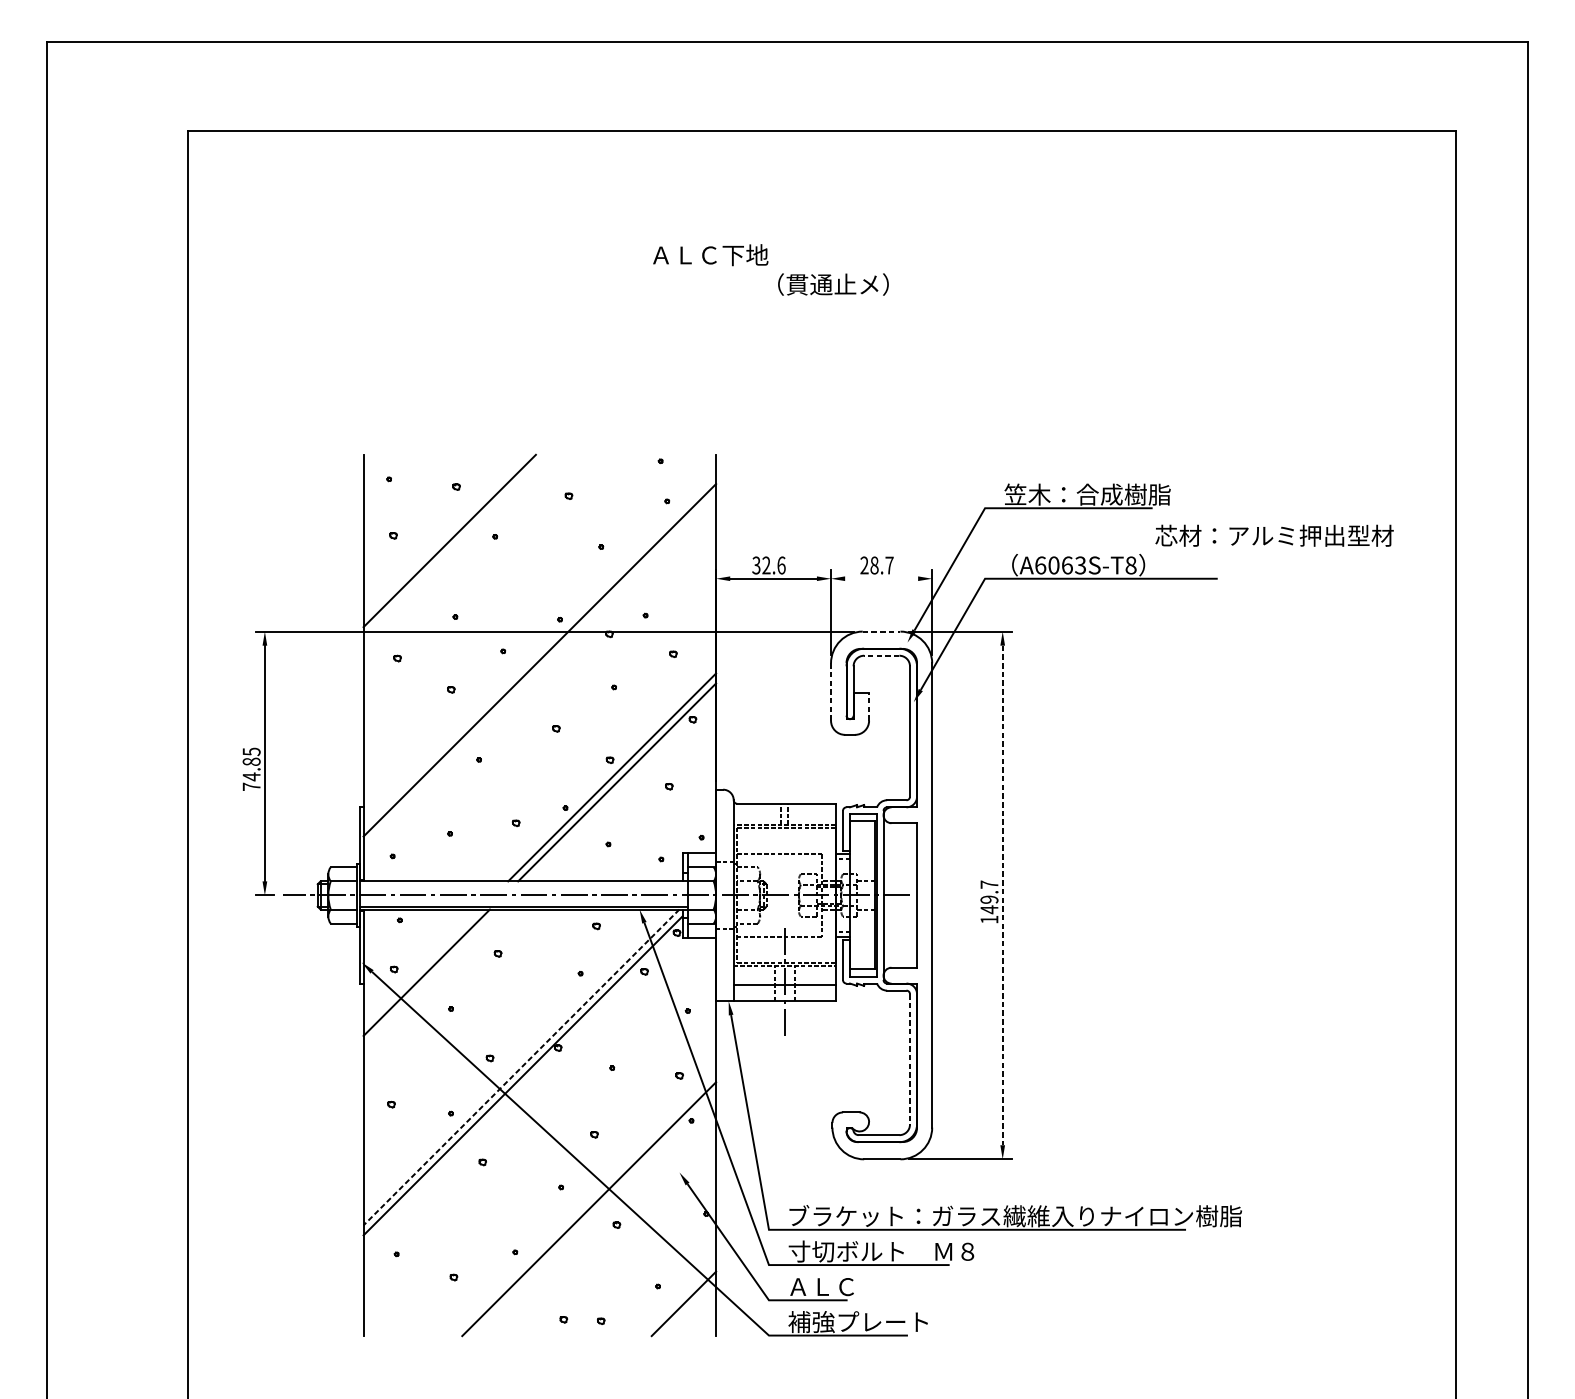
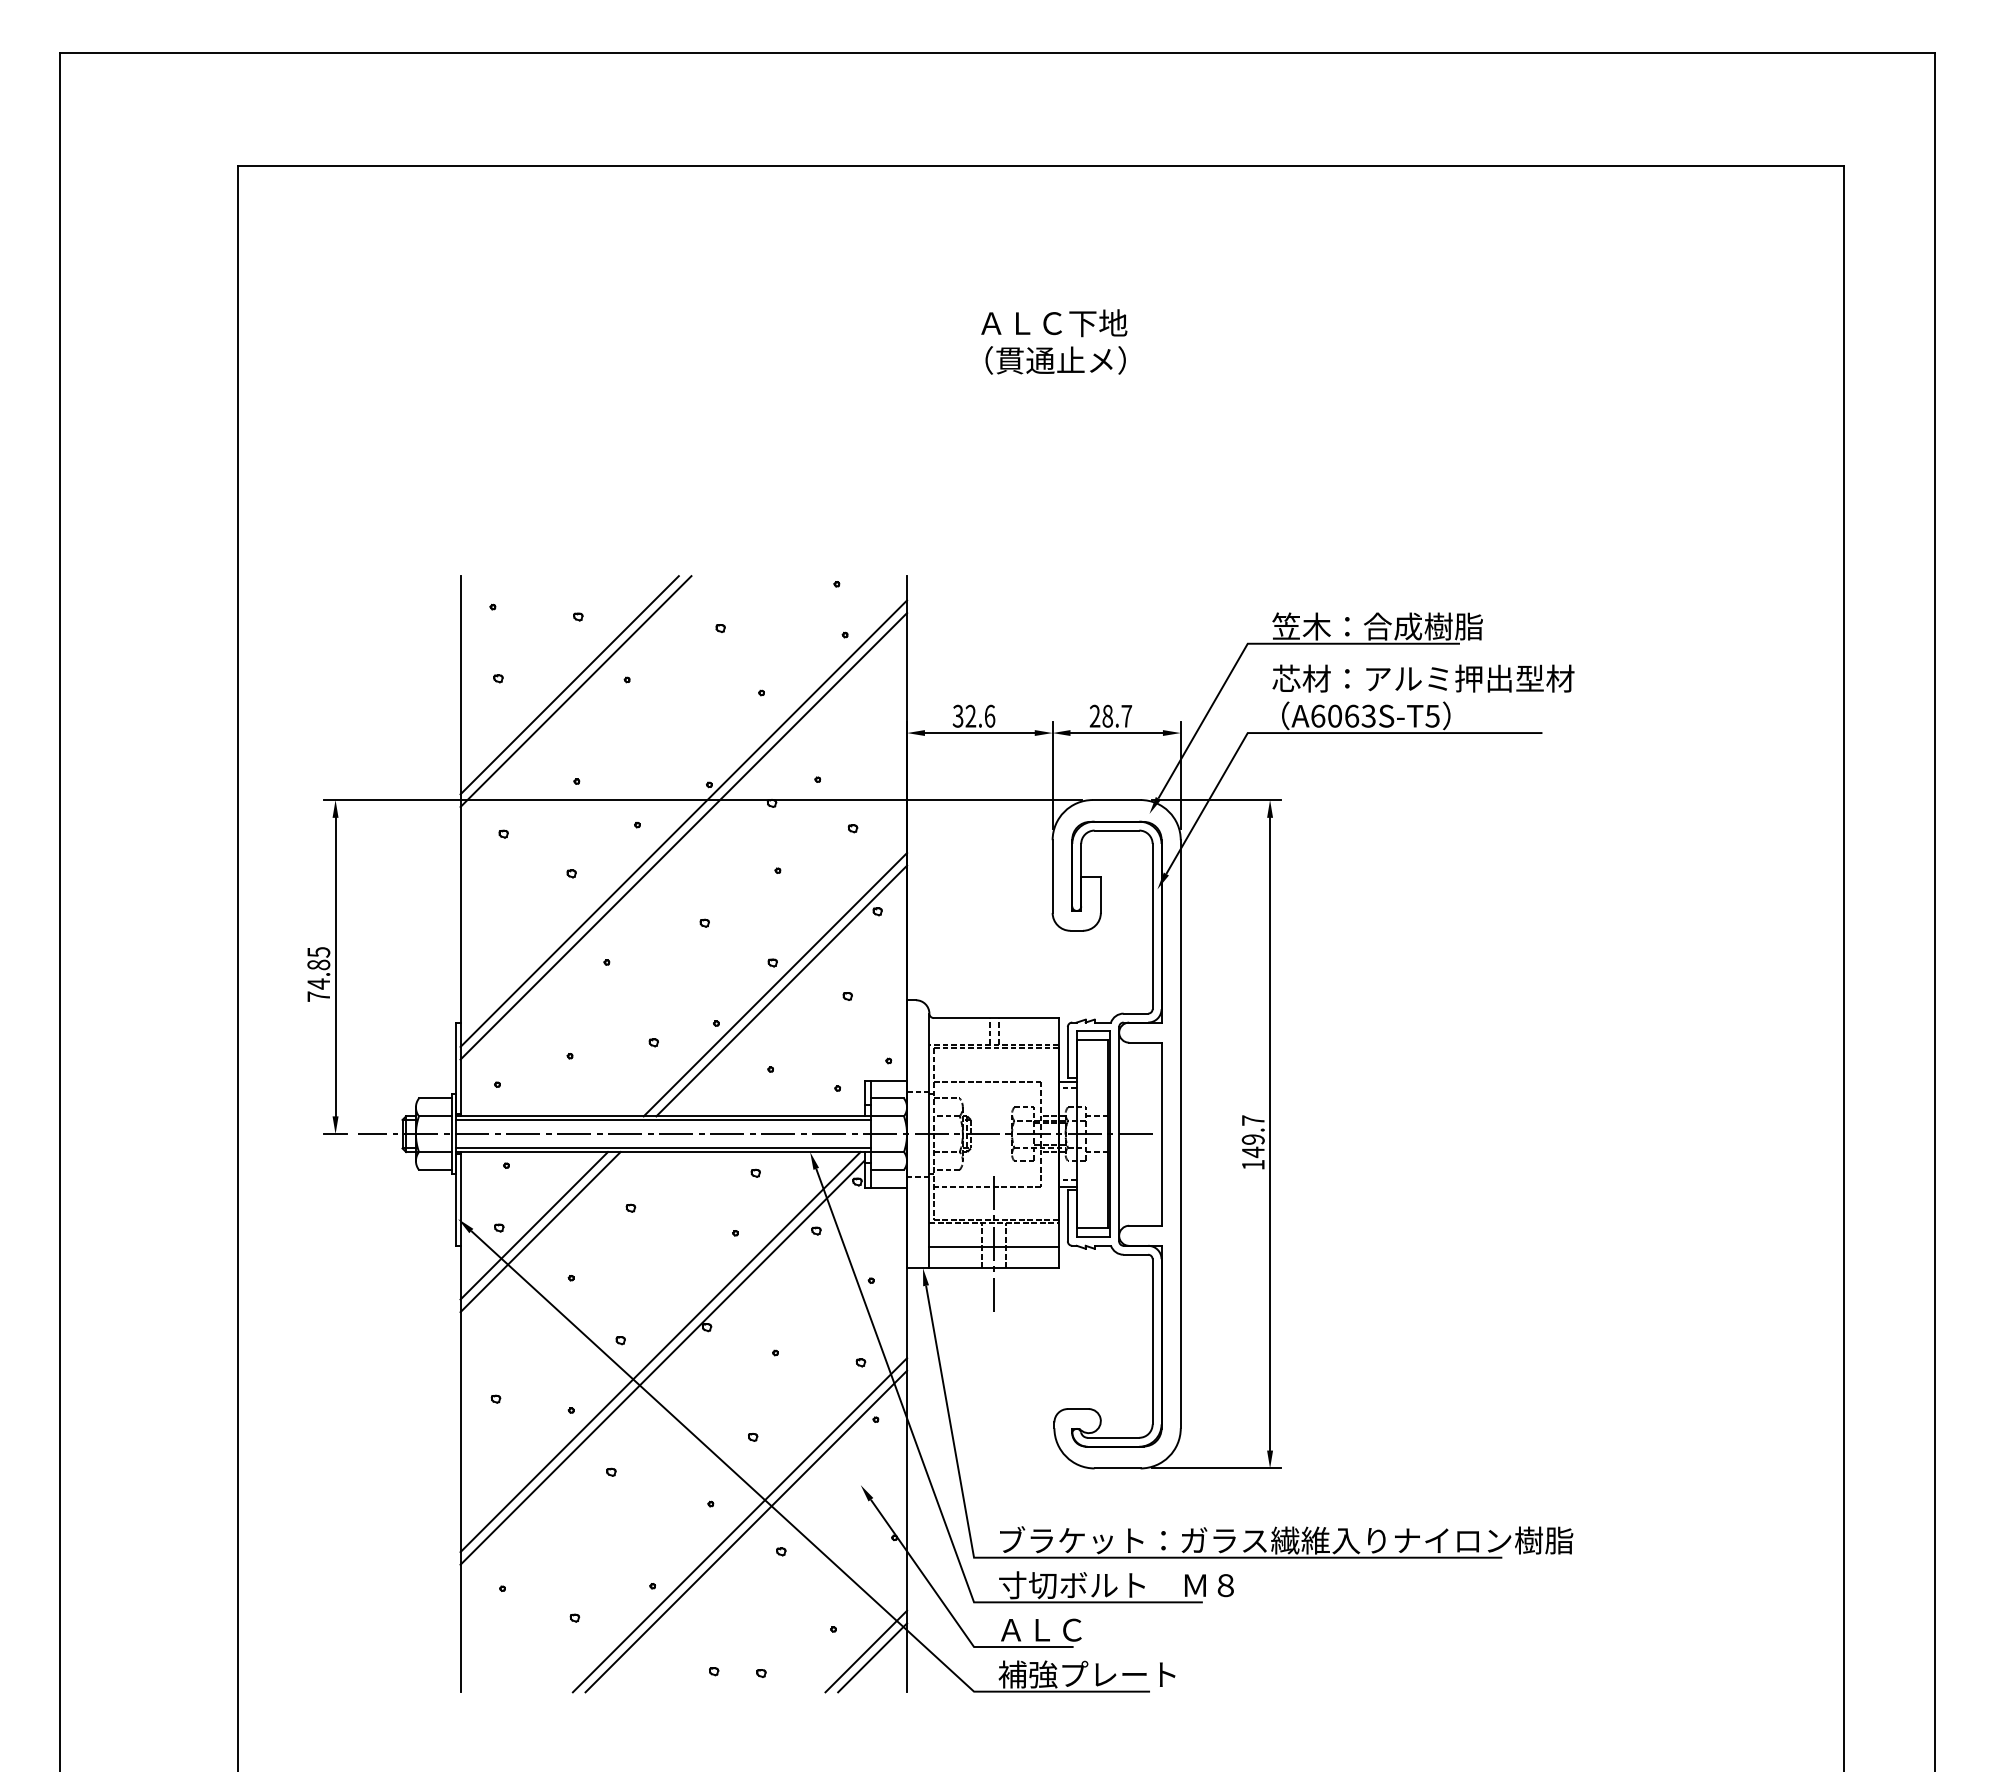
text: (710, 255) -> (1054, 323), moved
text: (1274, 535) -> (1423, 678), moved
line: (454, 545) -> (575, 691), added
text: (1130, 564) -> (1432, 715), A6063S-T8 -> A6063S-T5
line: (881, 579) -> (1116, 733), added
line: (881, 631) -> (1116, 800), dashed -> solid
line: (539, 650) -> (683, 823), added
line: (881, 655) -> (1116, 830), dashed -> solid
line: (830, 691) -> (1052, 876), dashed -> solid
line: (868, 707) -> (1100, 895), dashed -> solid
line: (523, 883) -> (663, 1119), added
line: (1003, 895) -> (1270, 1134), dashed -> solid
line: (421, 967) -> (534, 1225), added
line: (909, 1059) -> (1152, 1341), dashed -> solid
line: (521, 1067) -> (660, 1352), dashed -> solid
line: (583, 1204) -> (739, 1525), added
line: (688, 1308) -> (872, 1657), added

